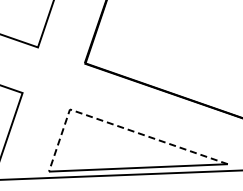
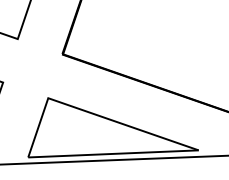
line: (116, 125) -> (92, 113), dashed -> solid

